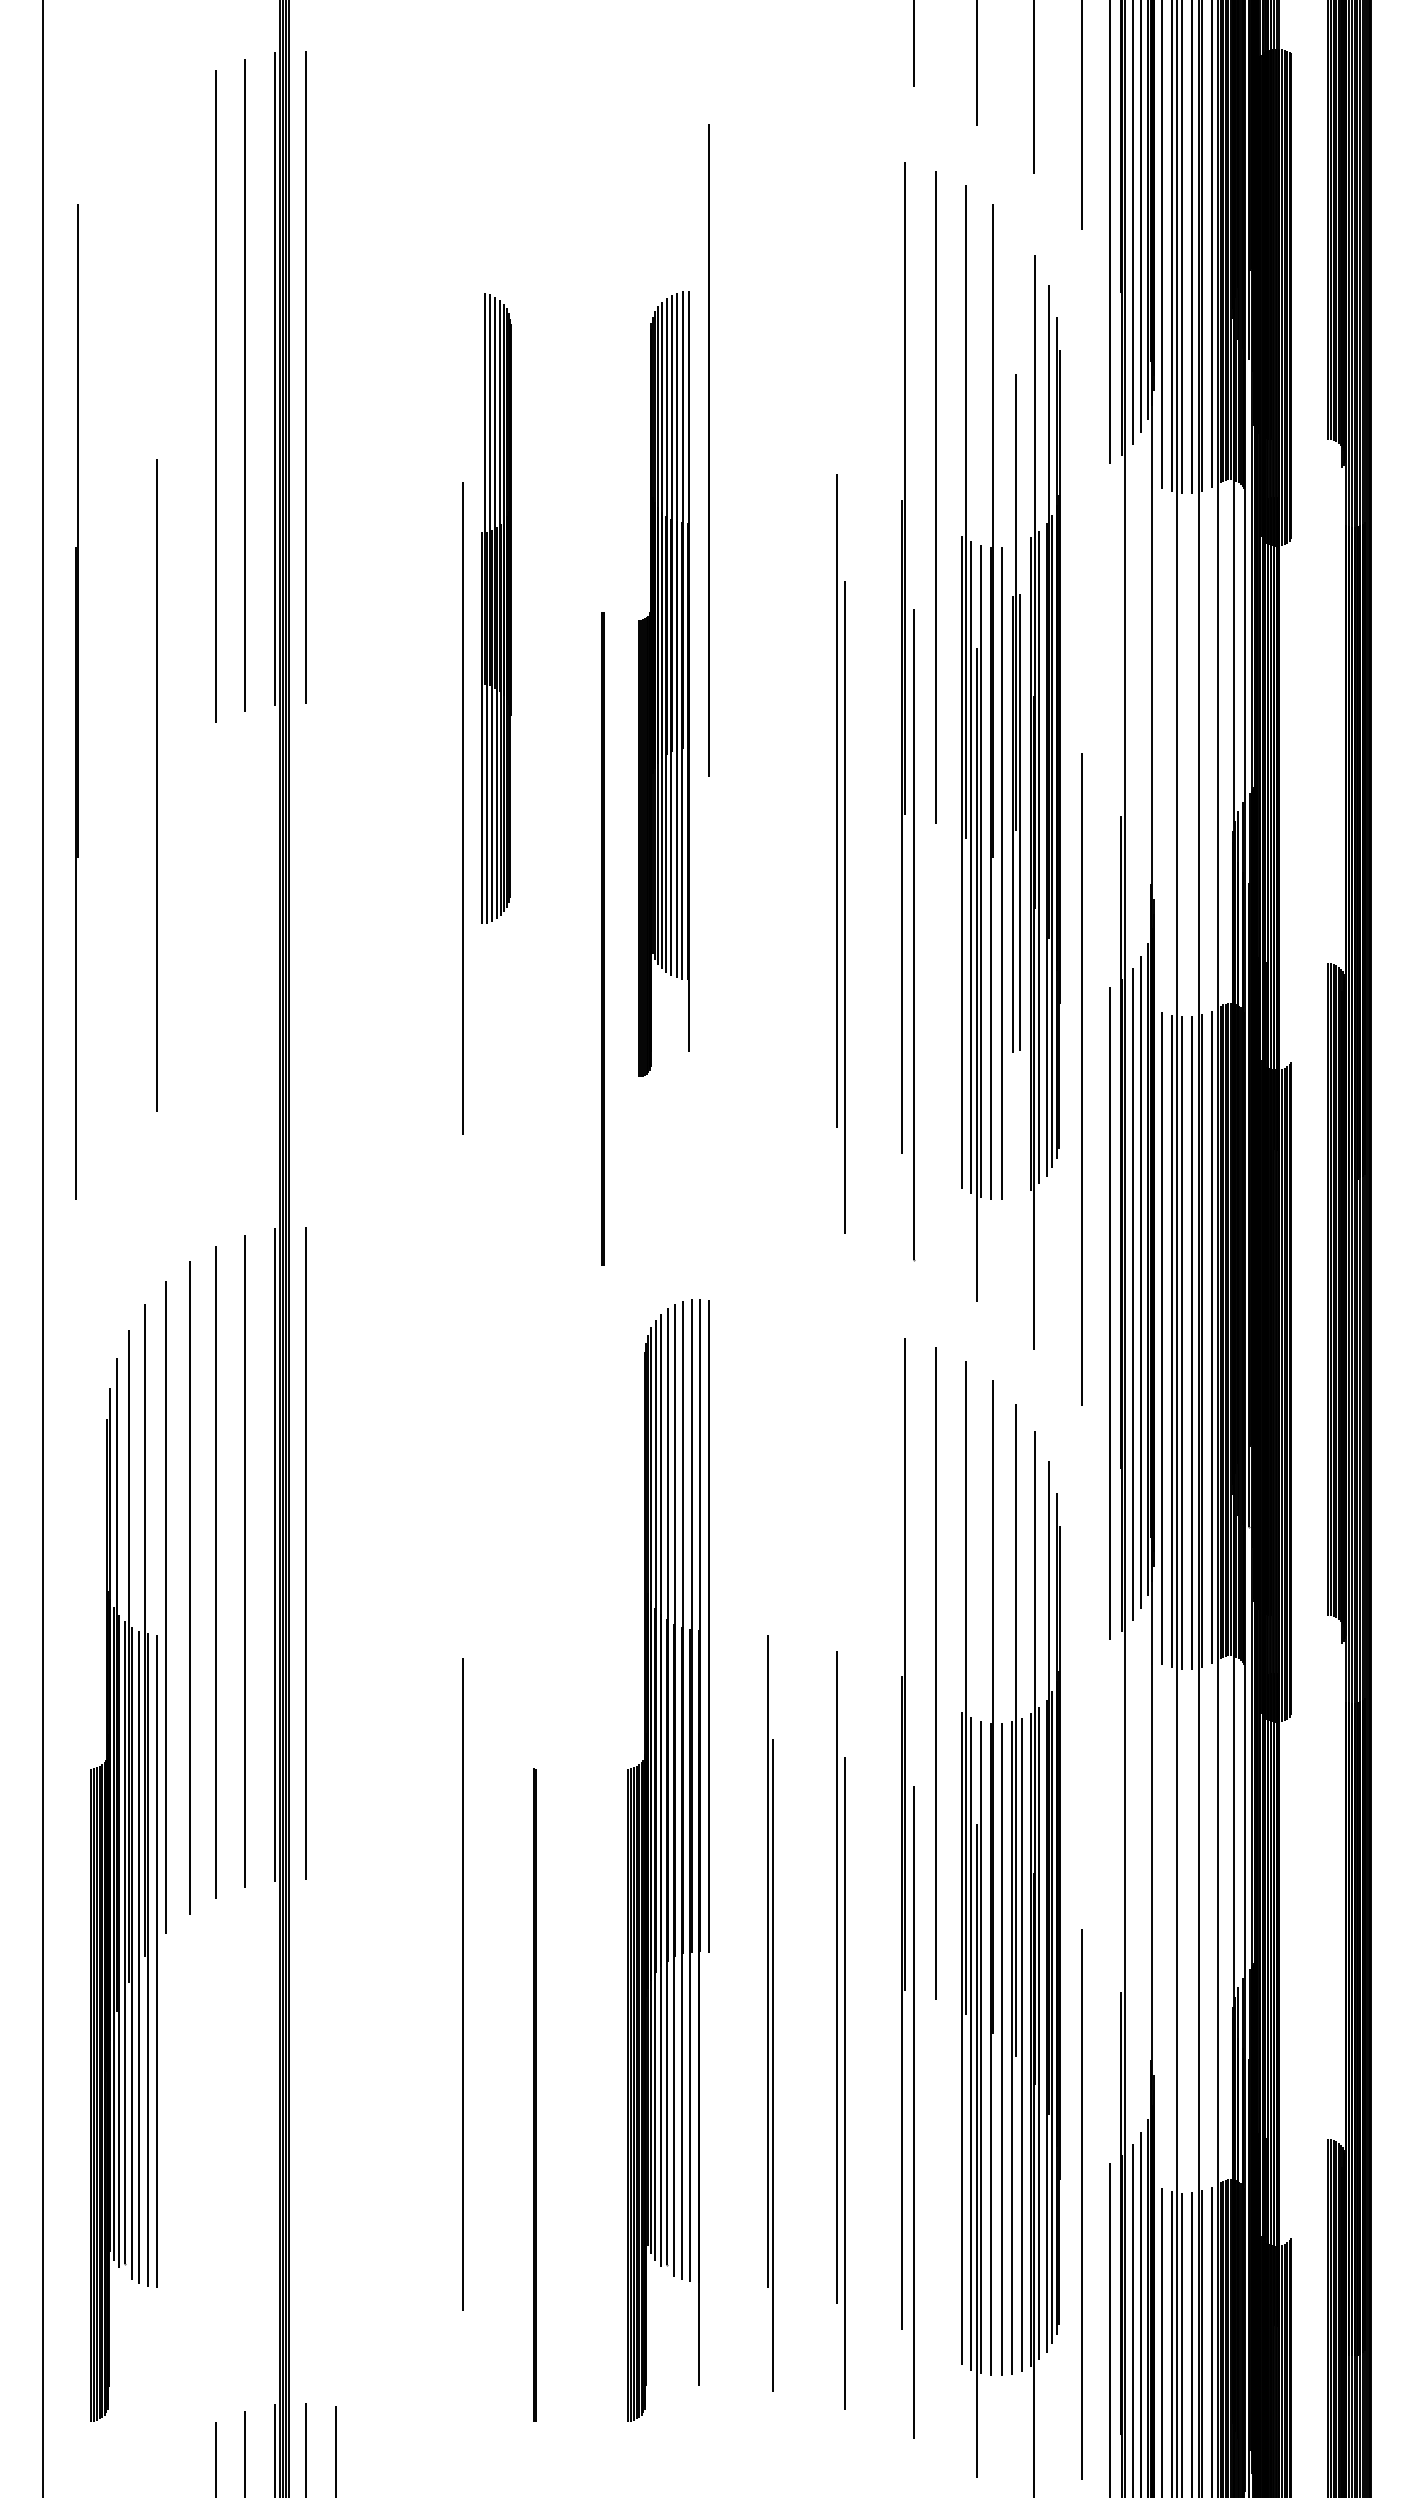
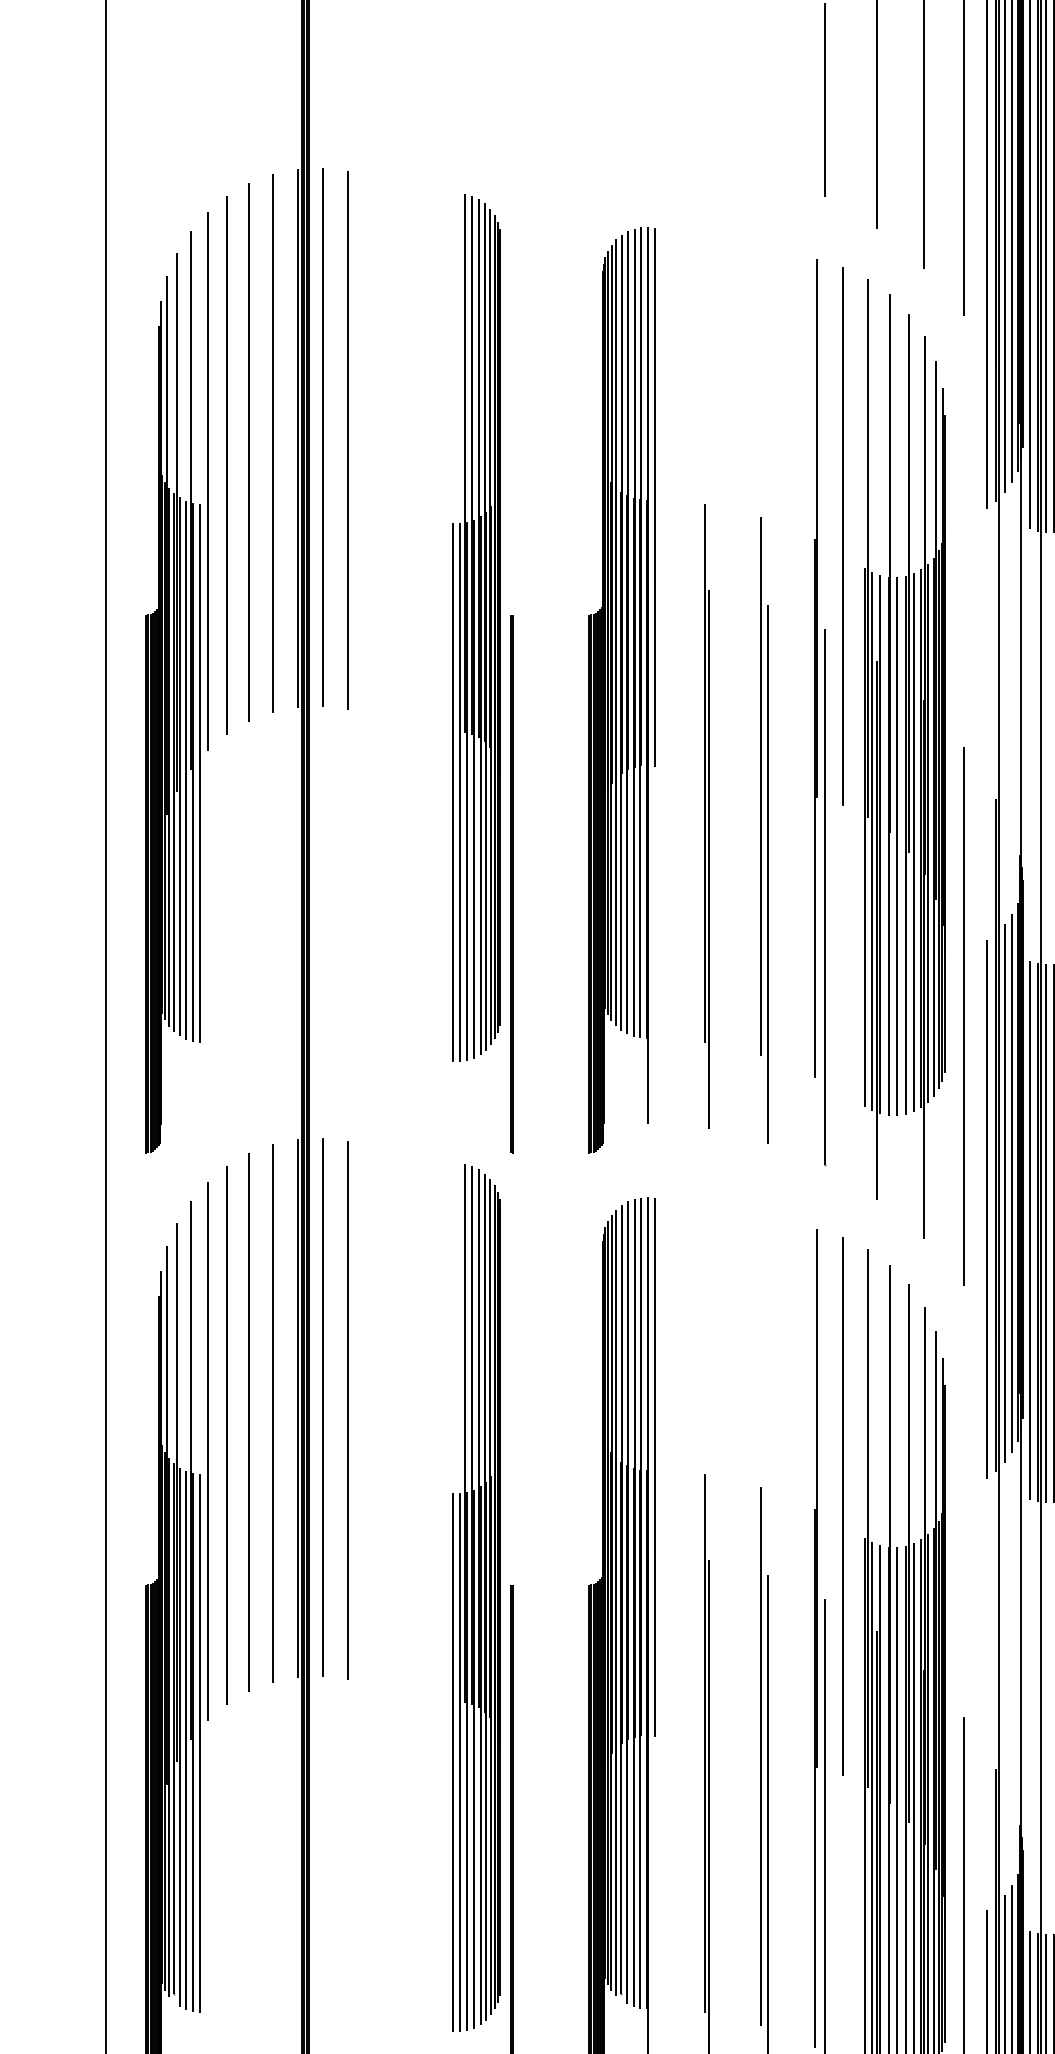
line: (335, 380) -> (347, 439), added
line: (189, 411) -> (227, 465), added
line: (165, 431) -> (207, 481), added
part: (496, 608) -> (480, 627), size x1.67
part: (663, 684) -> (618, 690), size x1.43
part: (119, 686) -> (169, 692), added
part: (76, 701) -> (133, 704), removed
part: (1016, 713) -> (909, 714), size x1.43
part: (770, 837) -> (706, 816), added
line: (602, 938) -> (511, 883), moved
line: (335, 1556) -> (347, 1409), added
part: (496, 1784) -> (480, 1597), added

